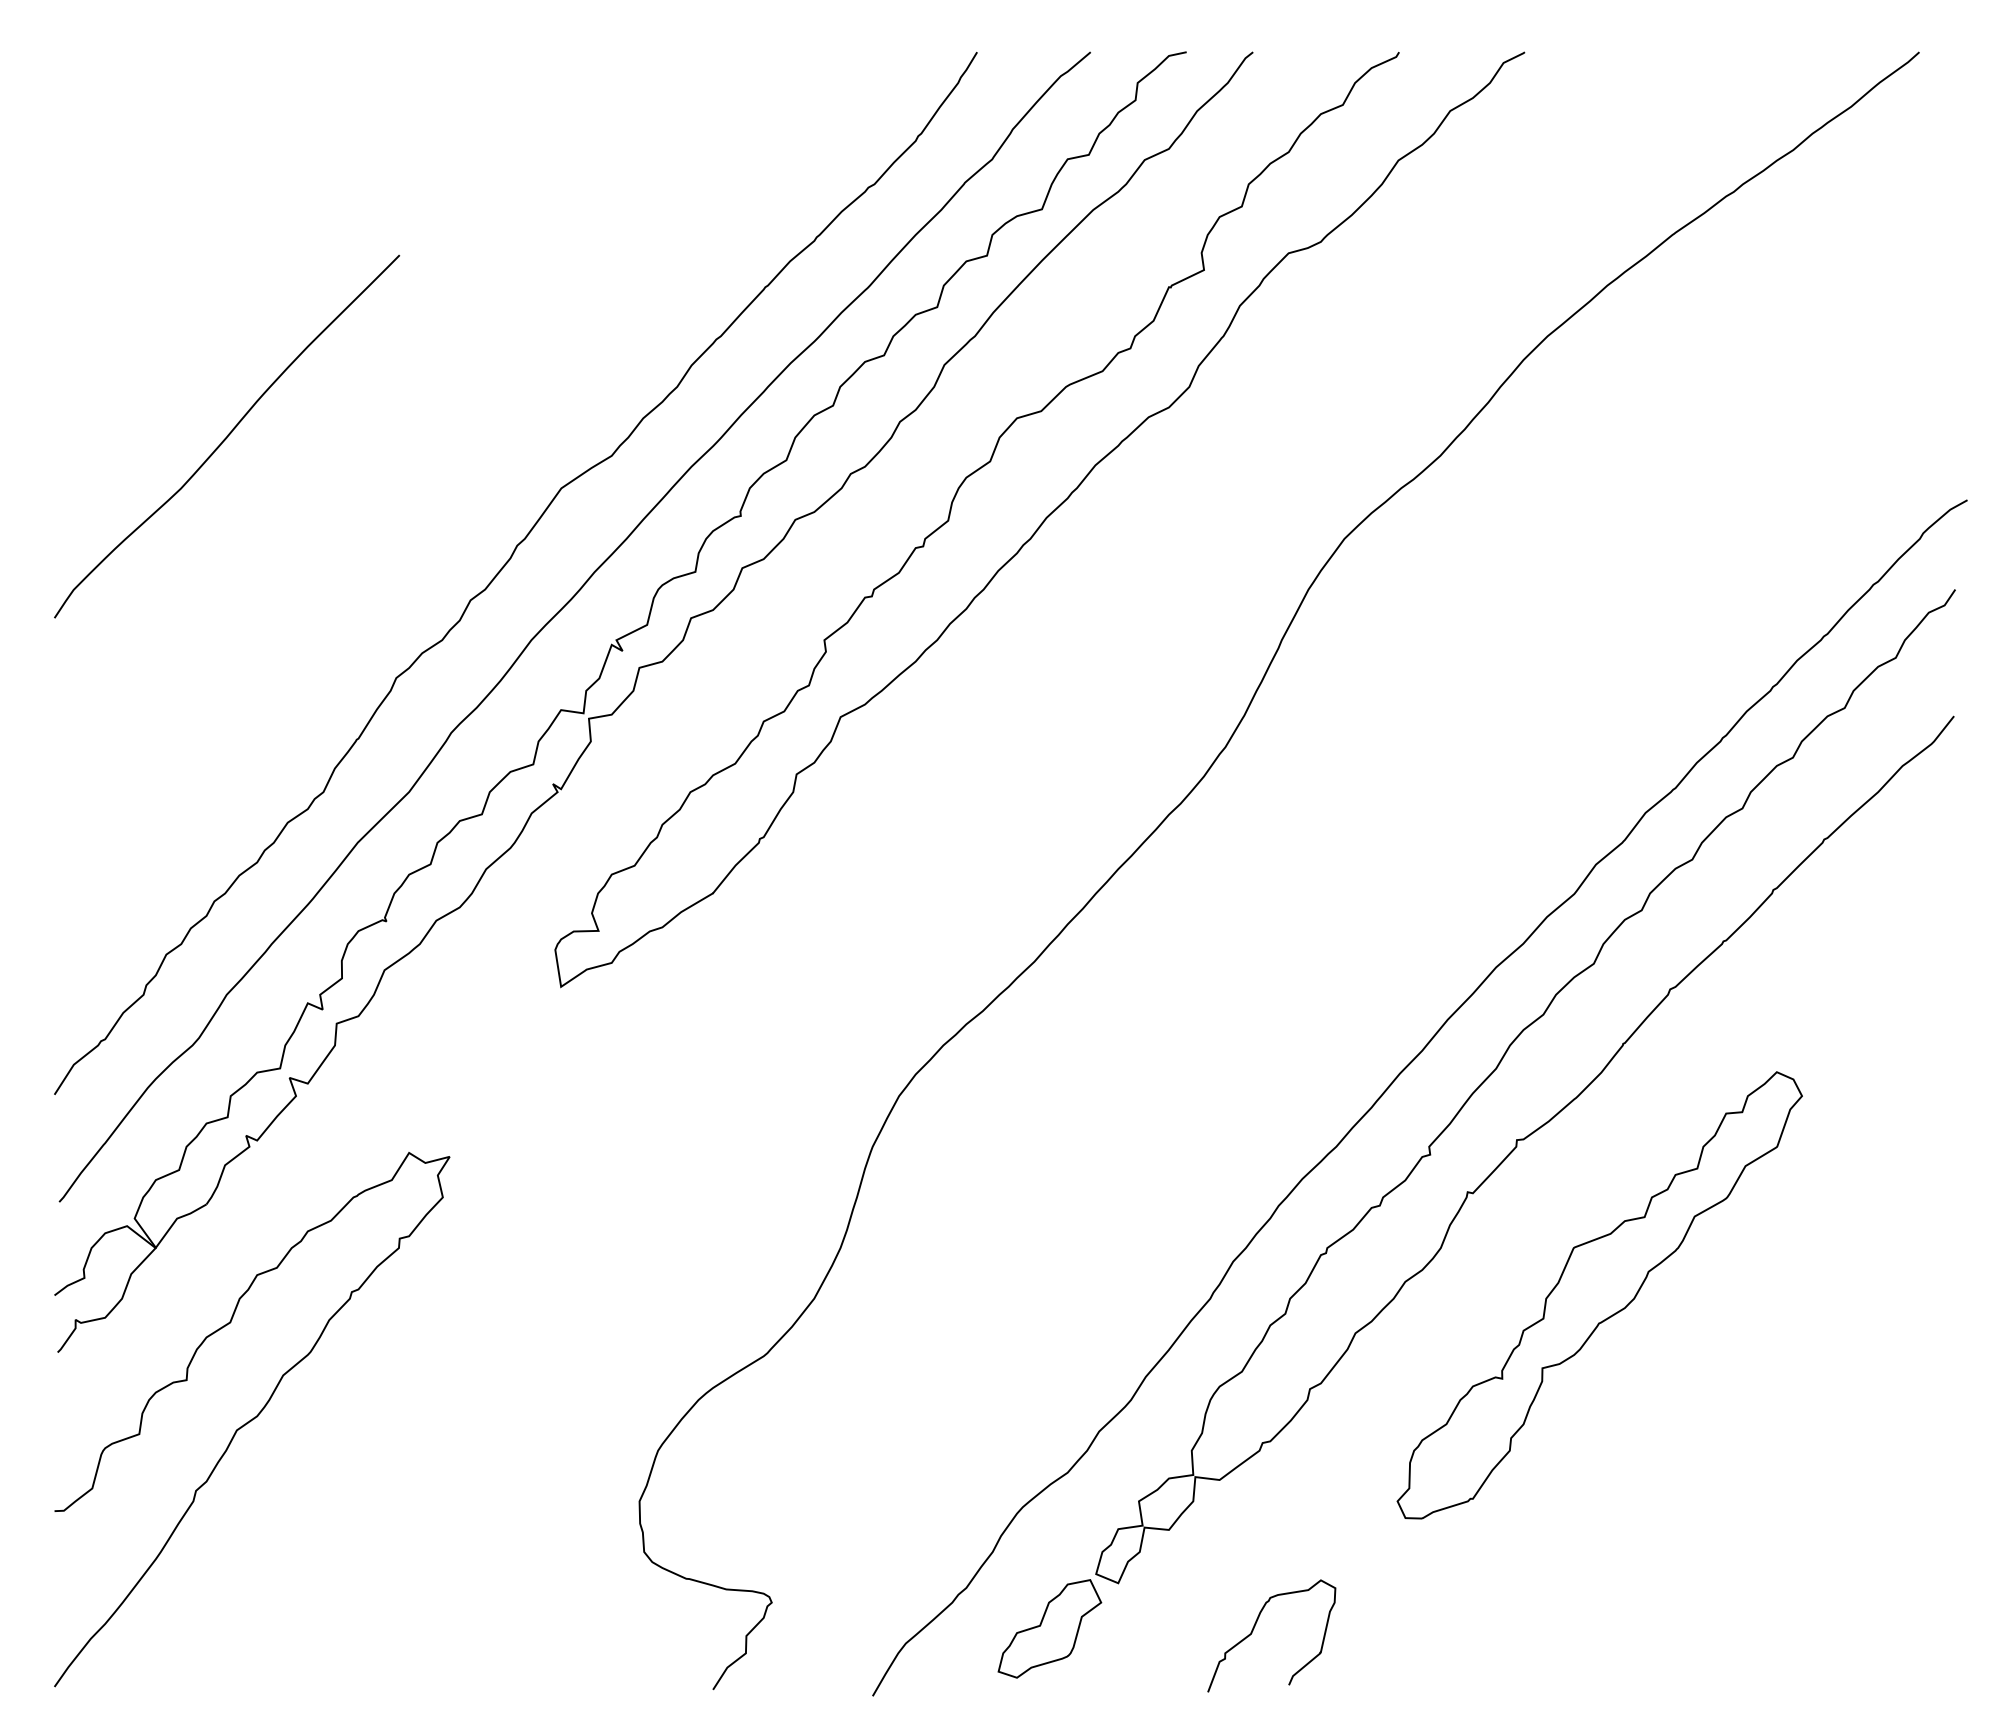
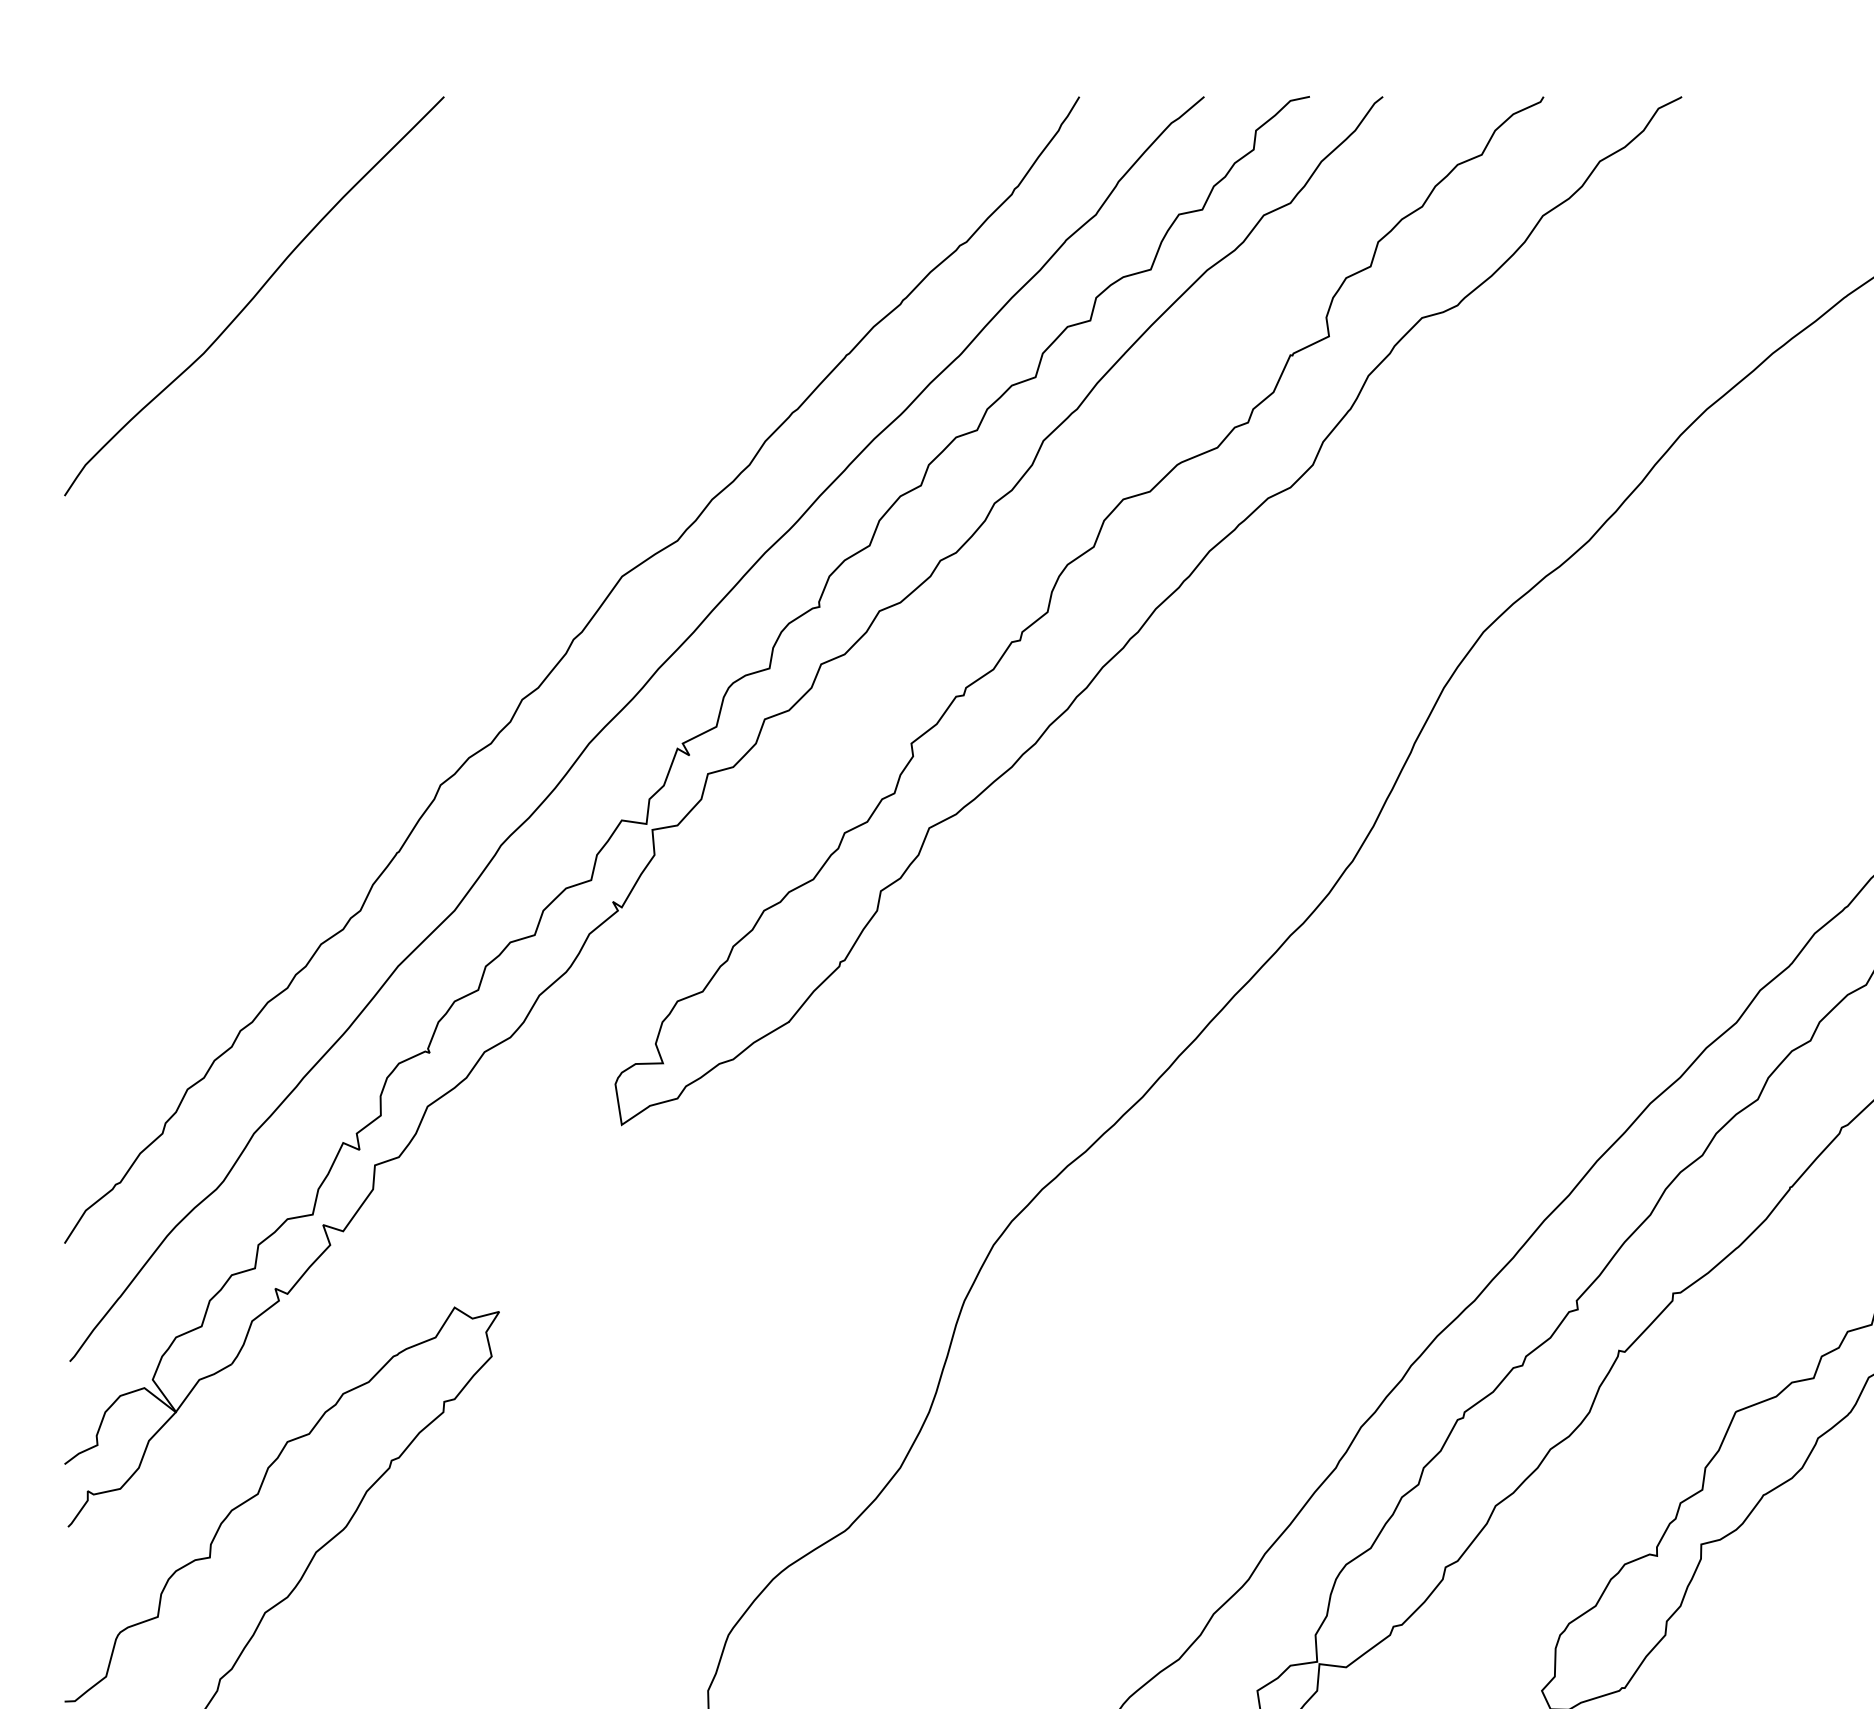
curve: (227, 436) -> (254, 296), moved

